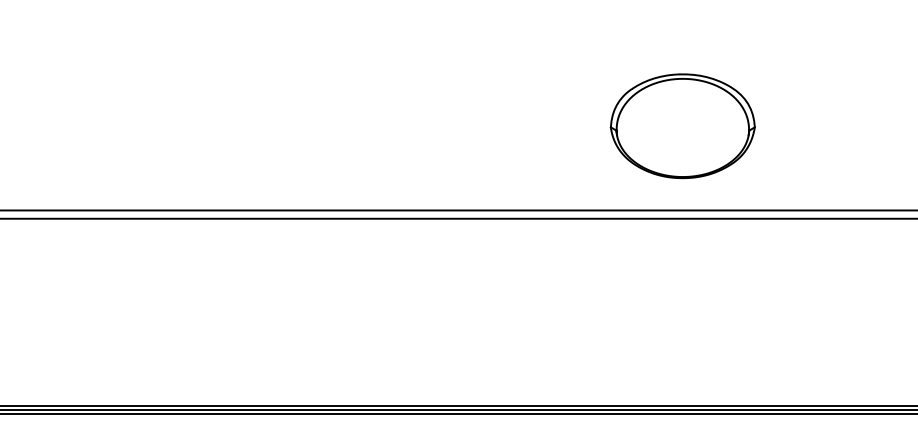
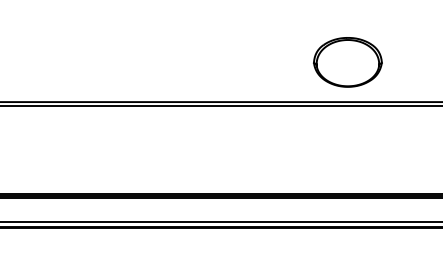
part: (681, 126) -> (347, 62), moved

